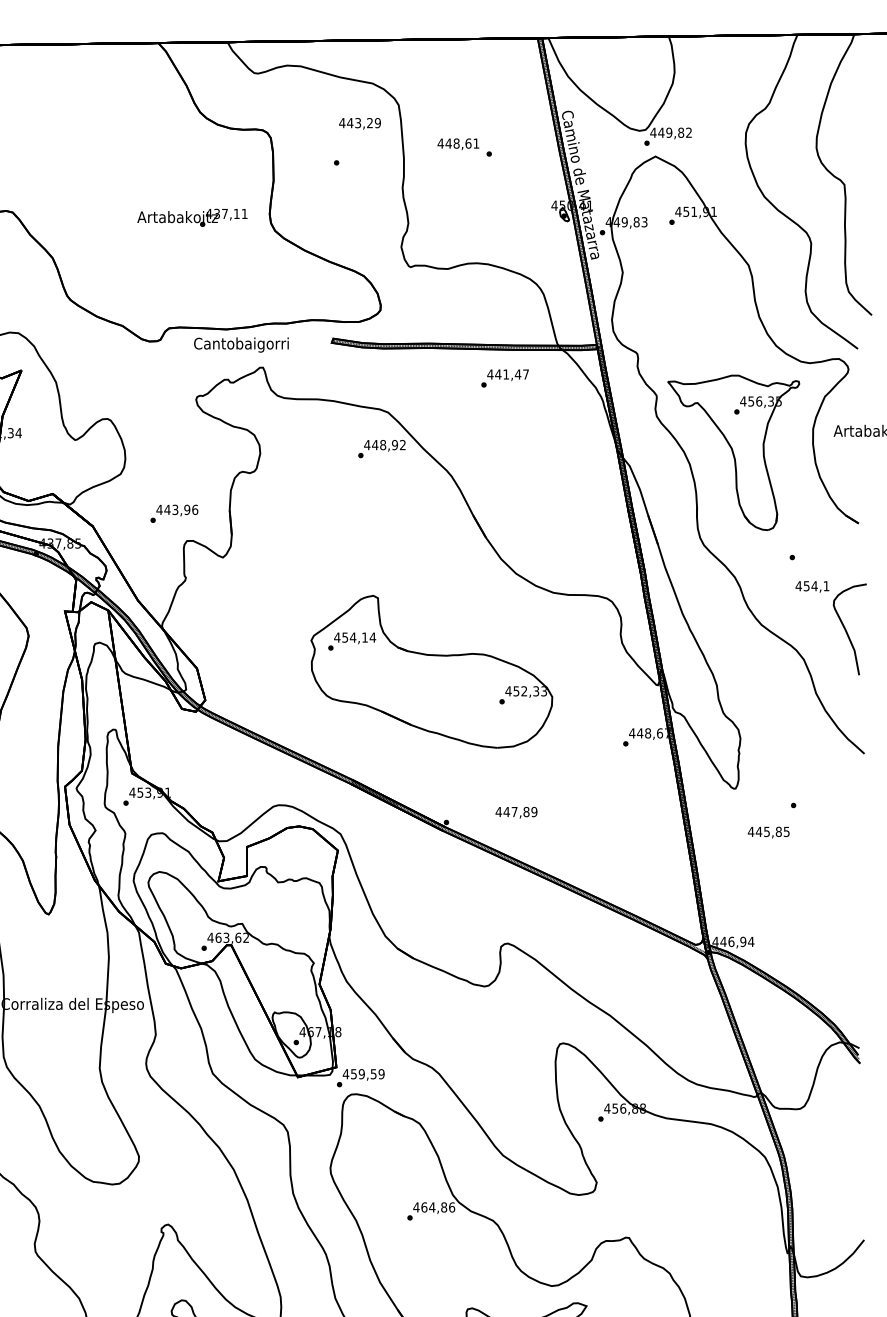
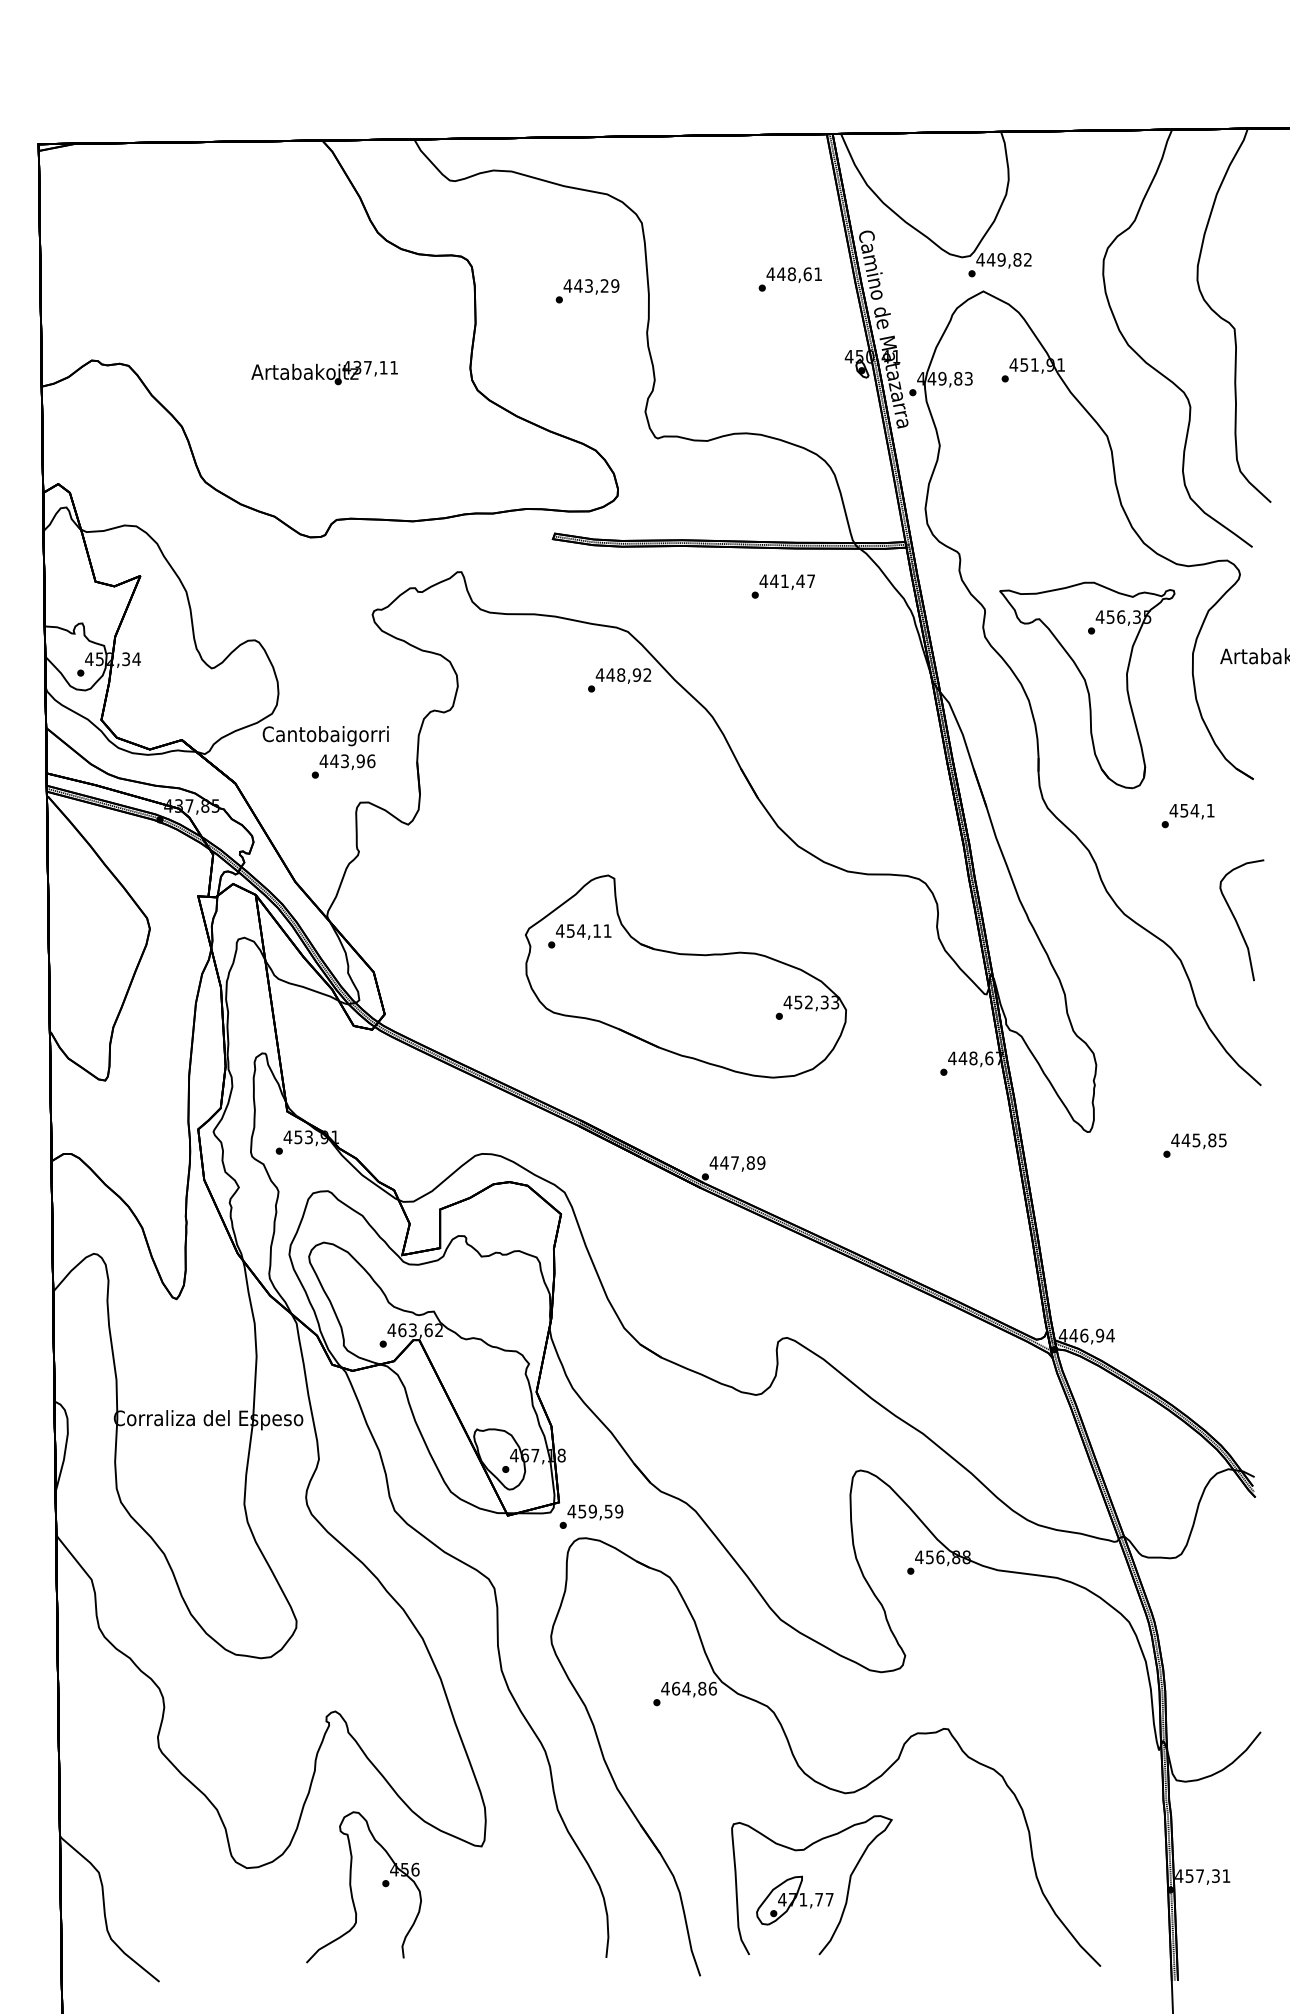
text: (360, 123) -> (591, 286), moved
text: (457, 143) -> (793, 274), moved
text: (192, 217) -> (324, 372), moved
text: (241, 345) -> (325, 736), moved
text: (812, 586) -> (1191, 811), moved
text: (372, 637) -> (607, 930), 454,14 -> 454,11
text: (516, 812) -> (737, 1163), moved
text: (768, 832) -> (1198, 1141), moved

